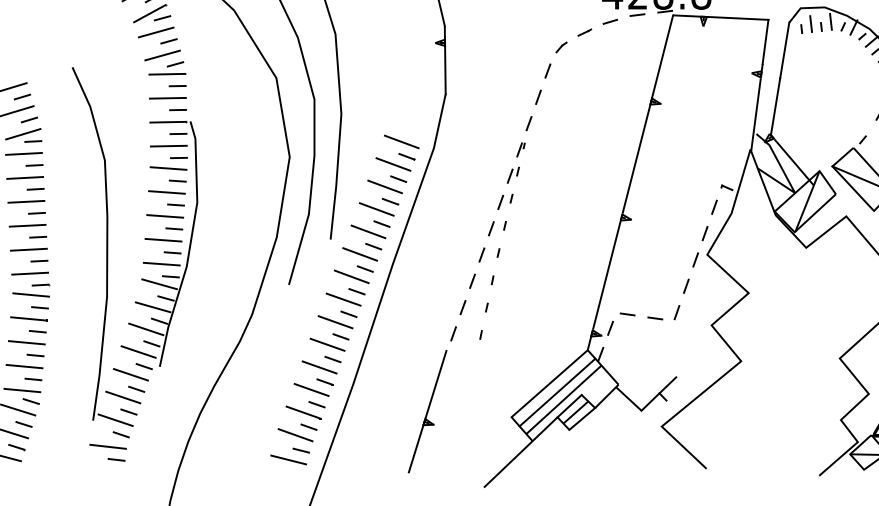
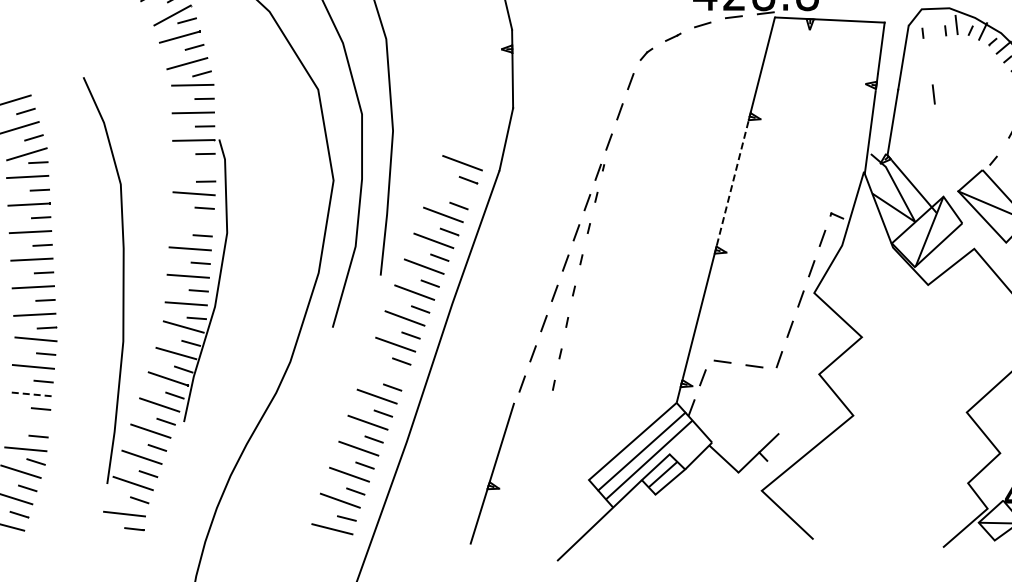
line: (810, 24) -> (933, 94), moved
line: (168, 145) -> (194, 167), removed
line: (637, 154) -> (734, 177), solid -> dashed
line: (393, 163) -> (452, 188), removed
line: (166, 191) -> (191, 220), removed
line: (334, 322) -> (385, 370), removed
line: (27, 342) -> (31, 394), solid -> dashed
line: (23, 366) -> (27, 421), removed

